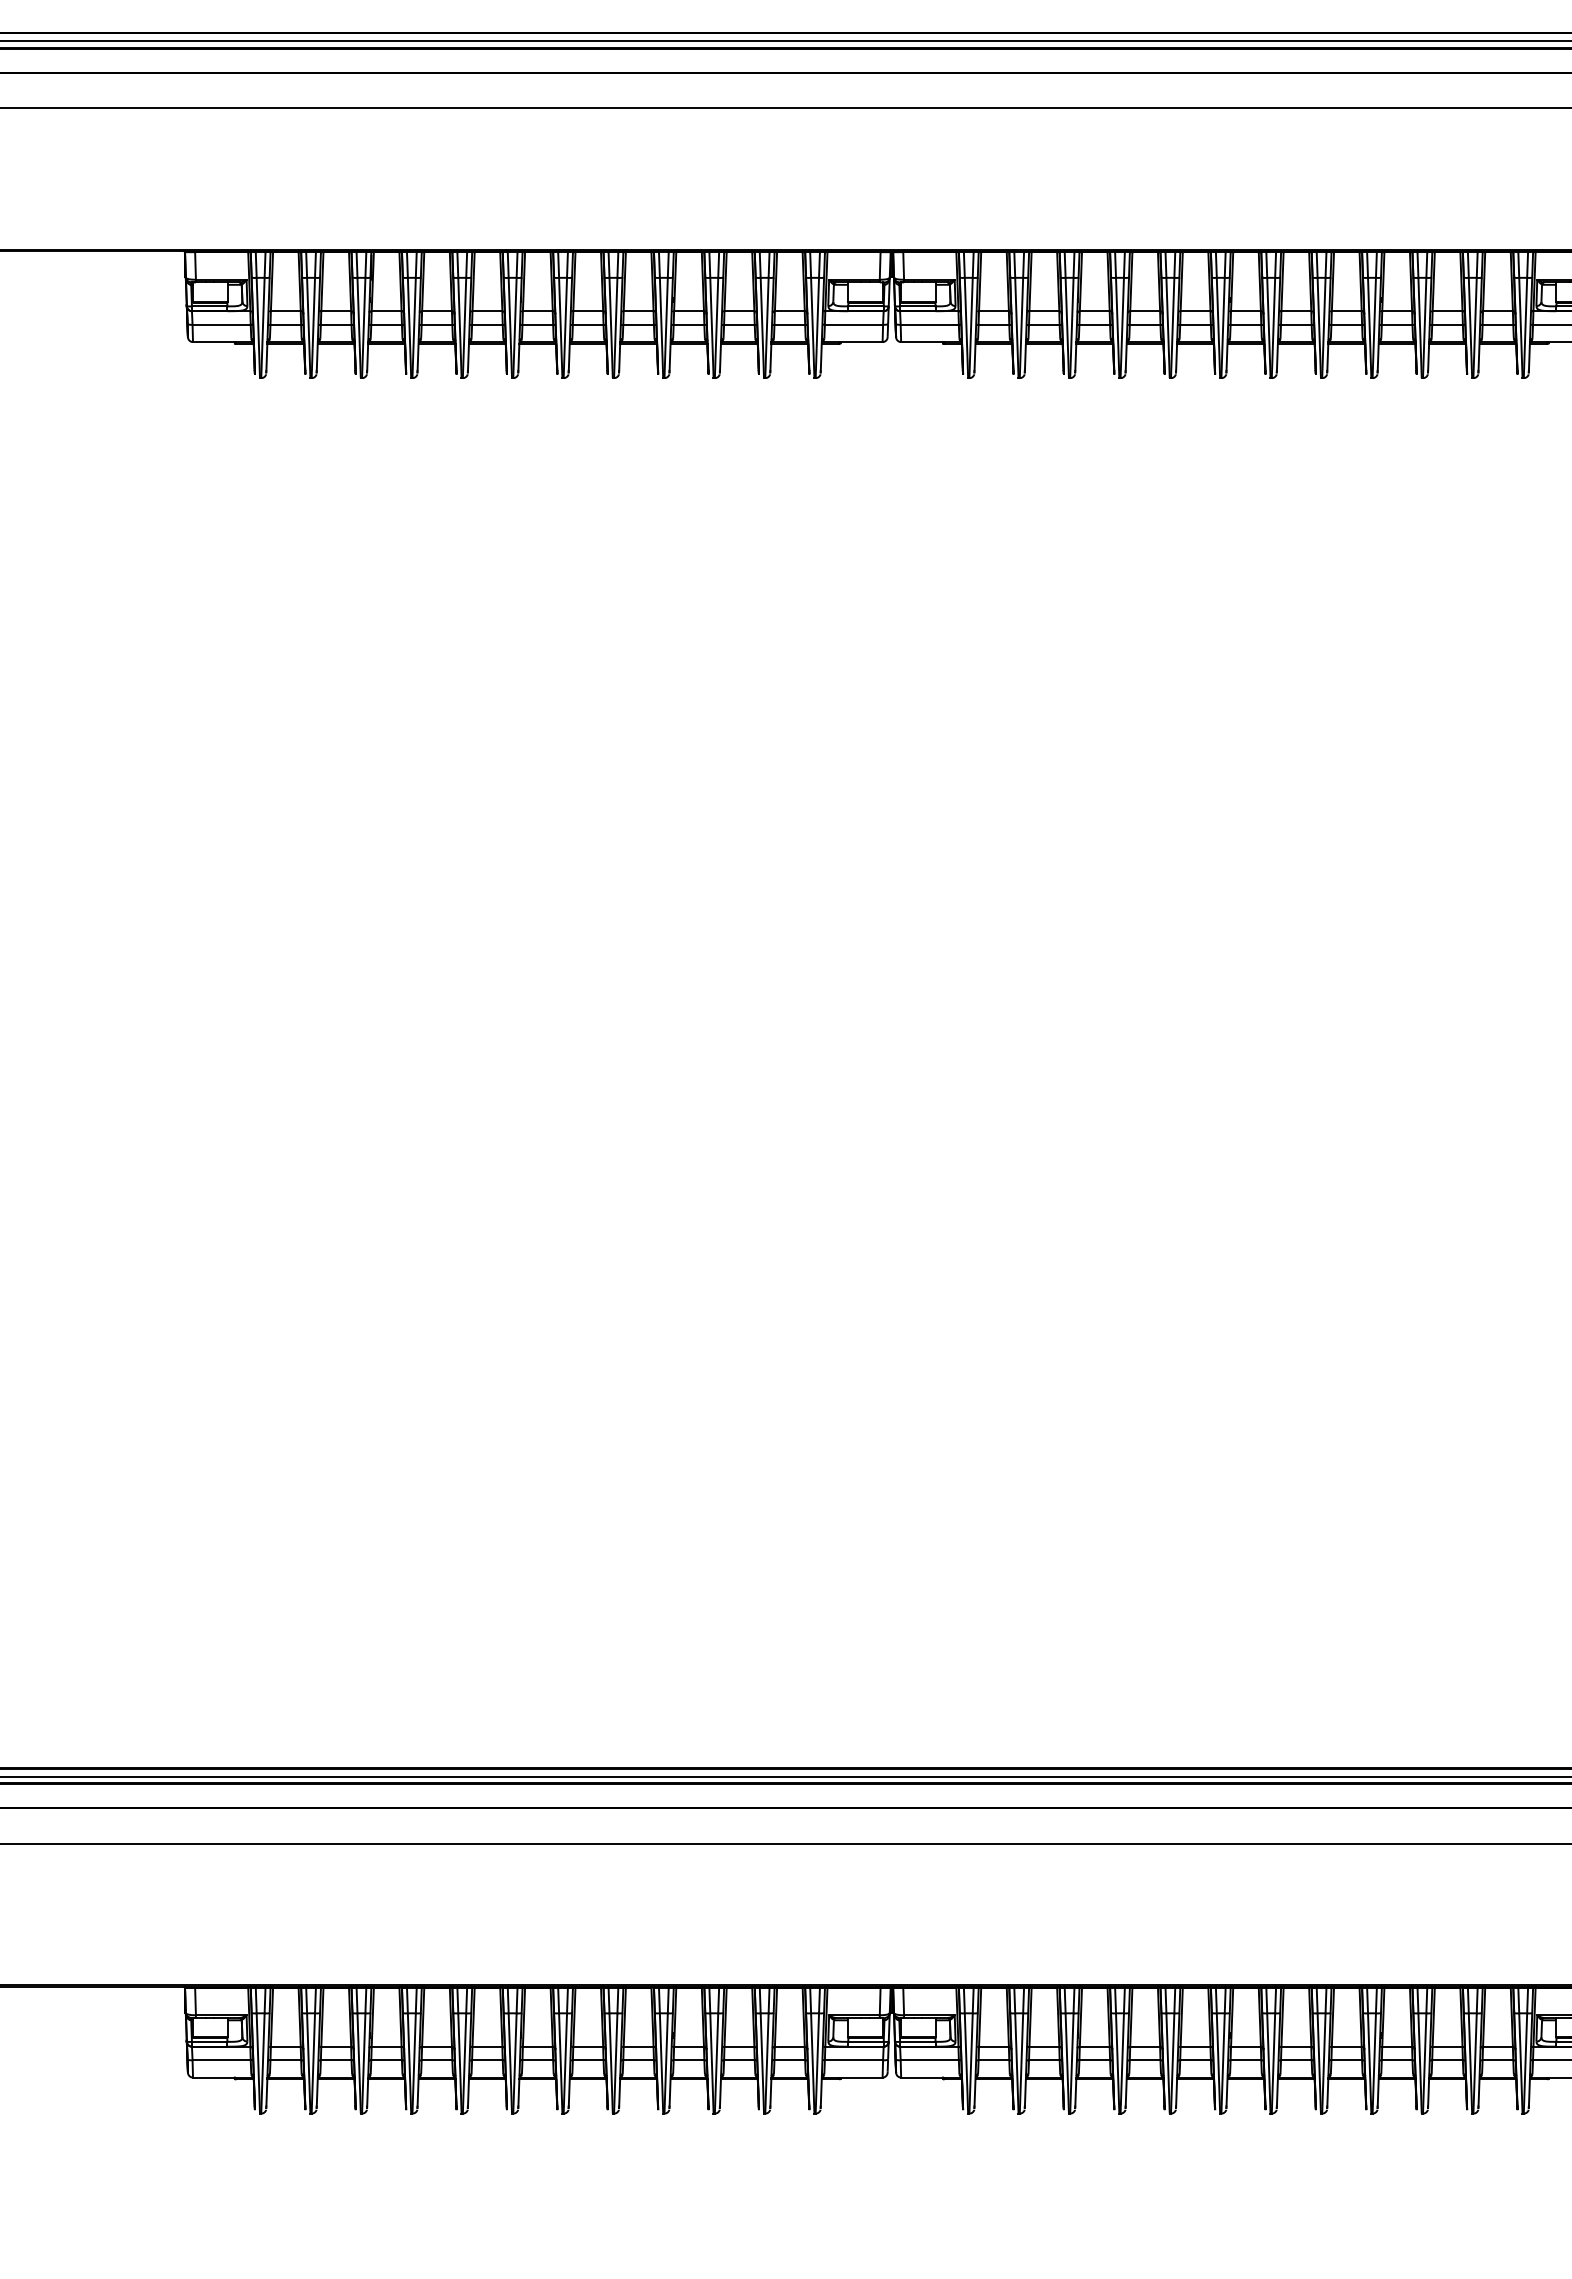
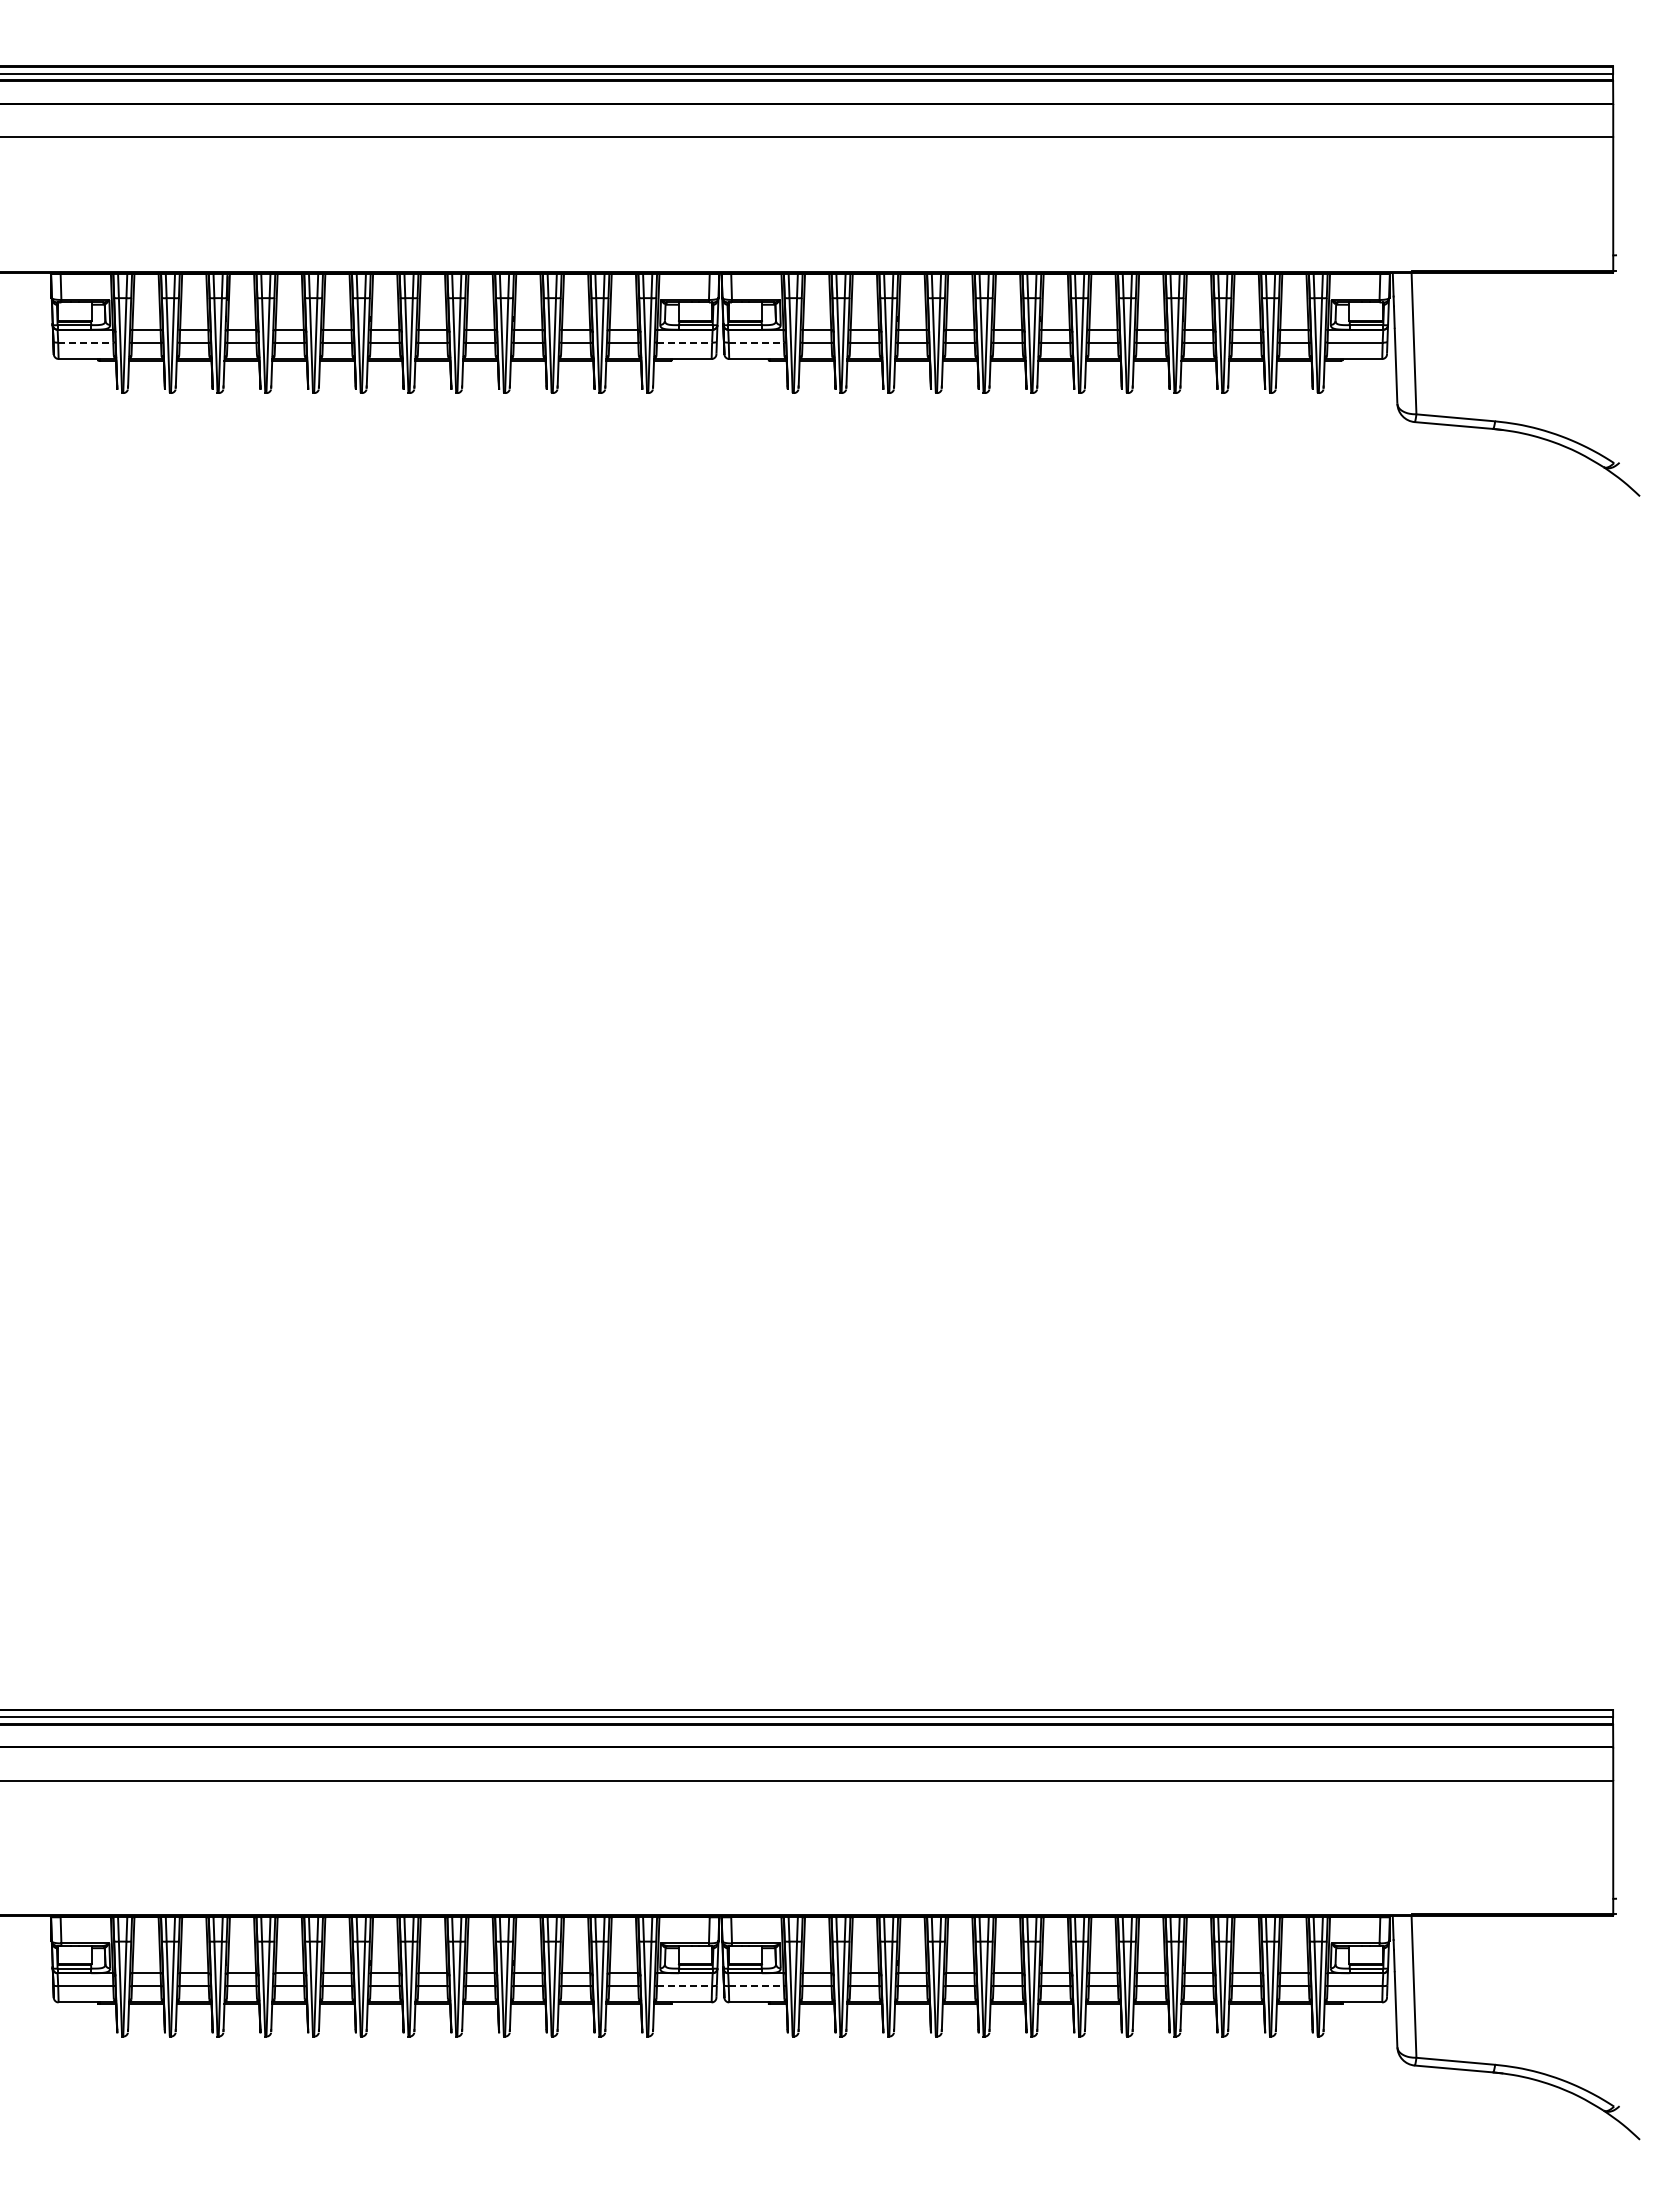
line: (221, 324) -> (85, 342), solid -> dashed
line: (853, 324) -> (684, 342), solid -> dashed
line: (929, 324) -> (756, 342), solid -> dashed
line: (853, 2059) -> (684, 1985), solid -> dashed
line: (929, 2059) -> (756, 1985), solid -> dashed

